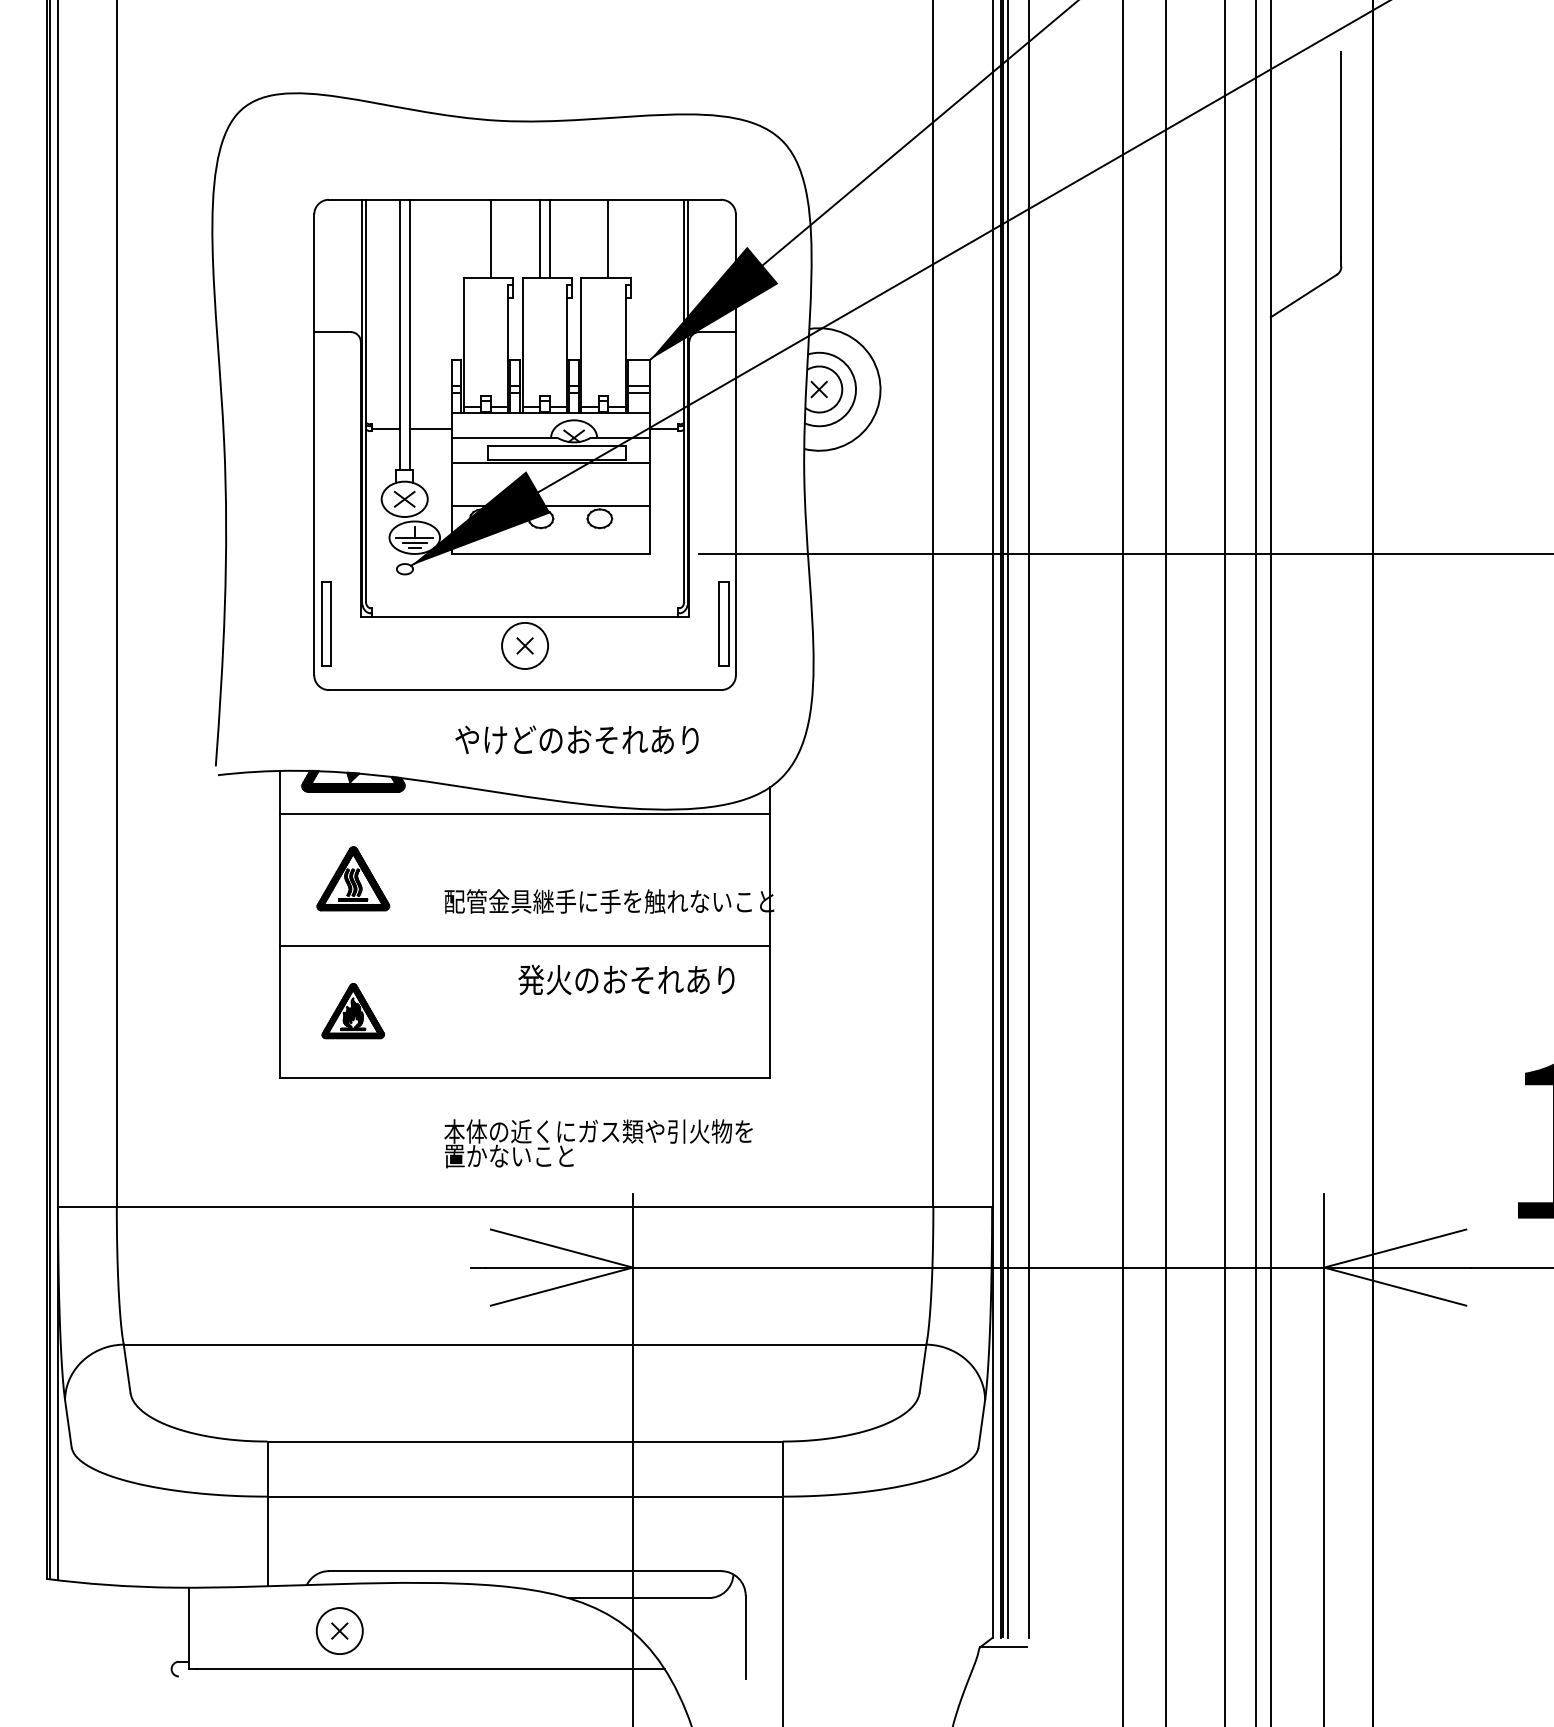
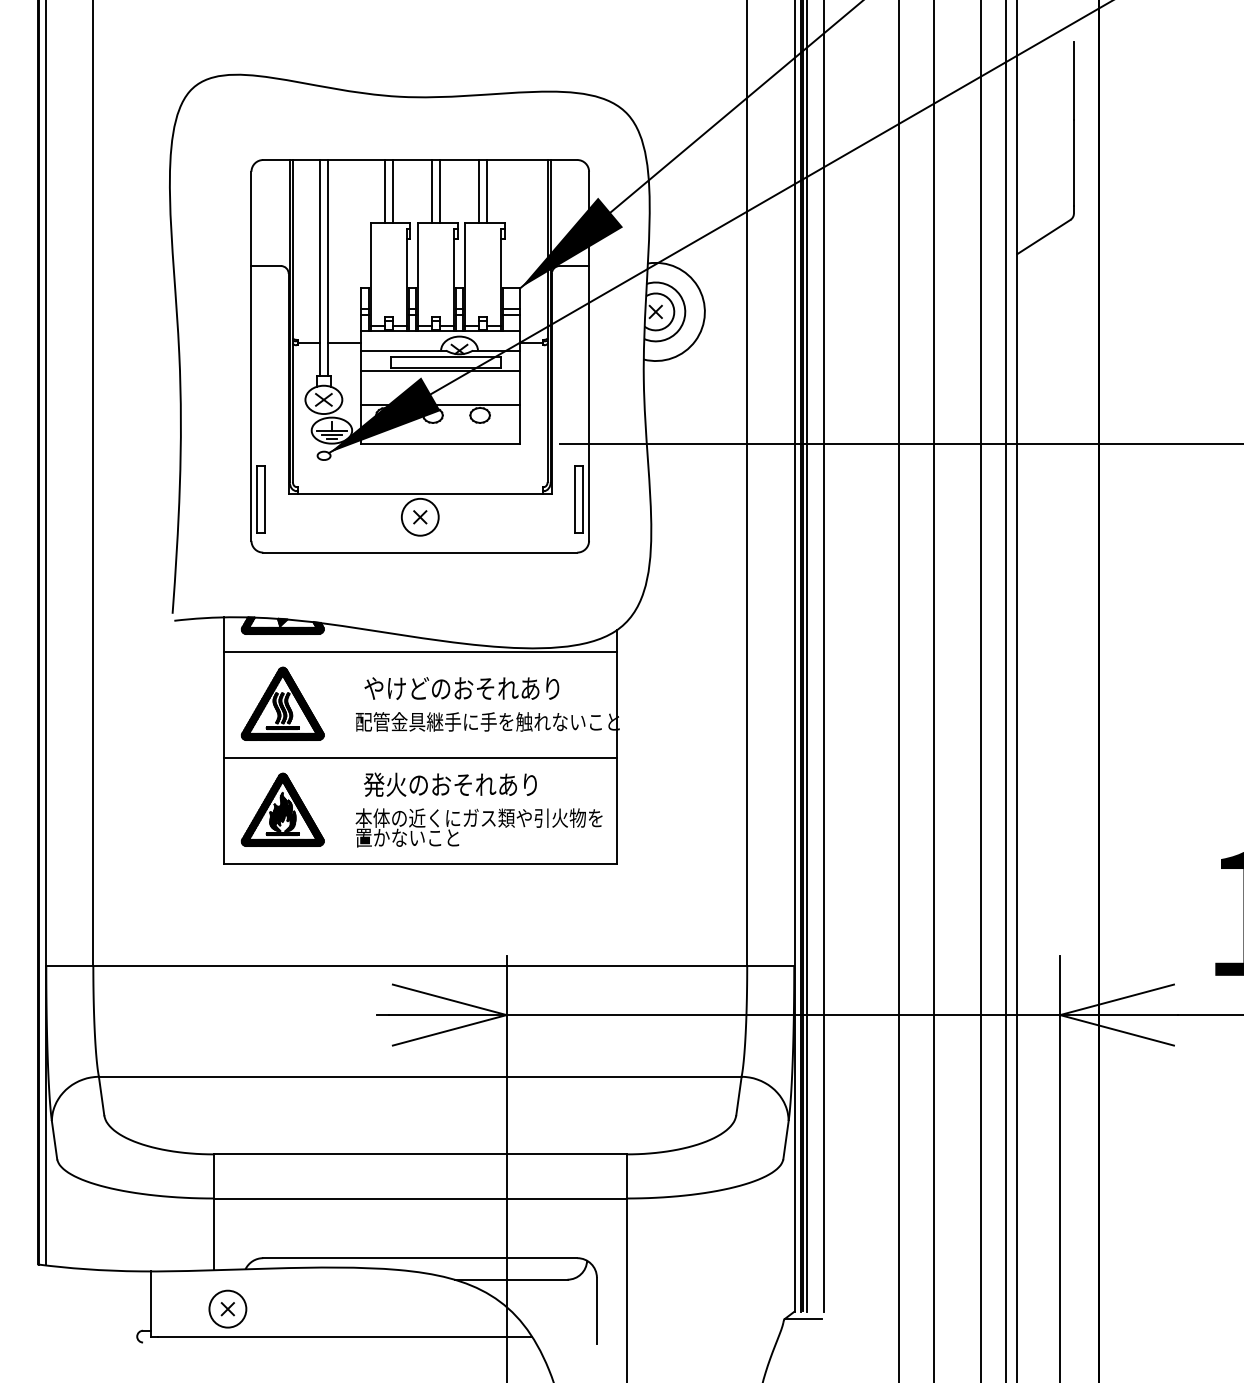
line: (480, 239) -> (384, 191), added
line: (599, 239) -> (479, 191), added
text: (576, 739) -> (461, 688), moved
part: (353, 878) -> (282, 703), size x1.43
text: (626, 979) -> (450, 784), moved
part: (353, 1010) -> (282, 809), size x1.67
text: (597, 1143) -> (478, 827), moved
part: (339, 1630) -> (227, 1308), moved

